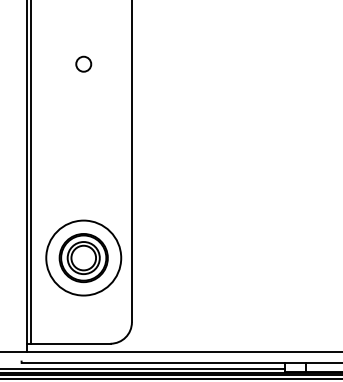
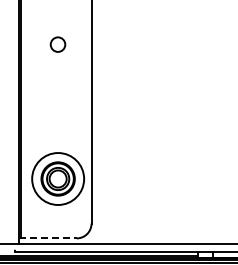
circle: (84, 64) -> (58, 44), size x1.4
line: (69, 343) -> (48, 238), solid -> dashed

